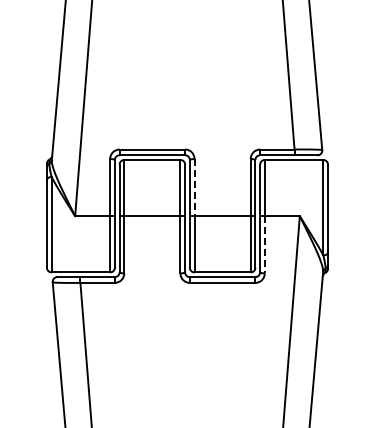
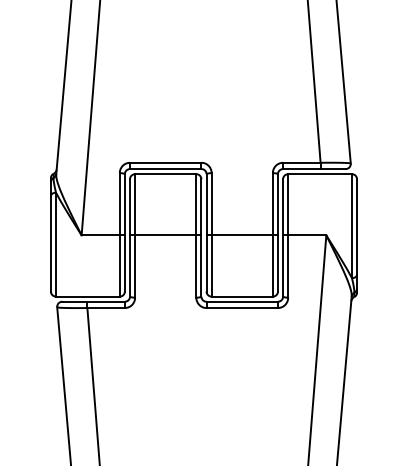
line: (194, 187) -> (211, 204), dashed -> solid
line: (264, 244) -> (287, 266), dashed -> solid

